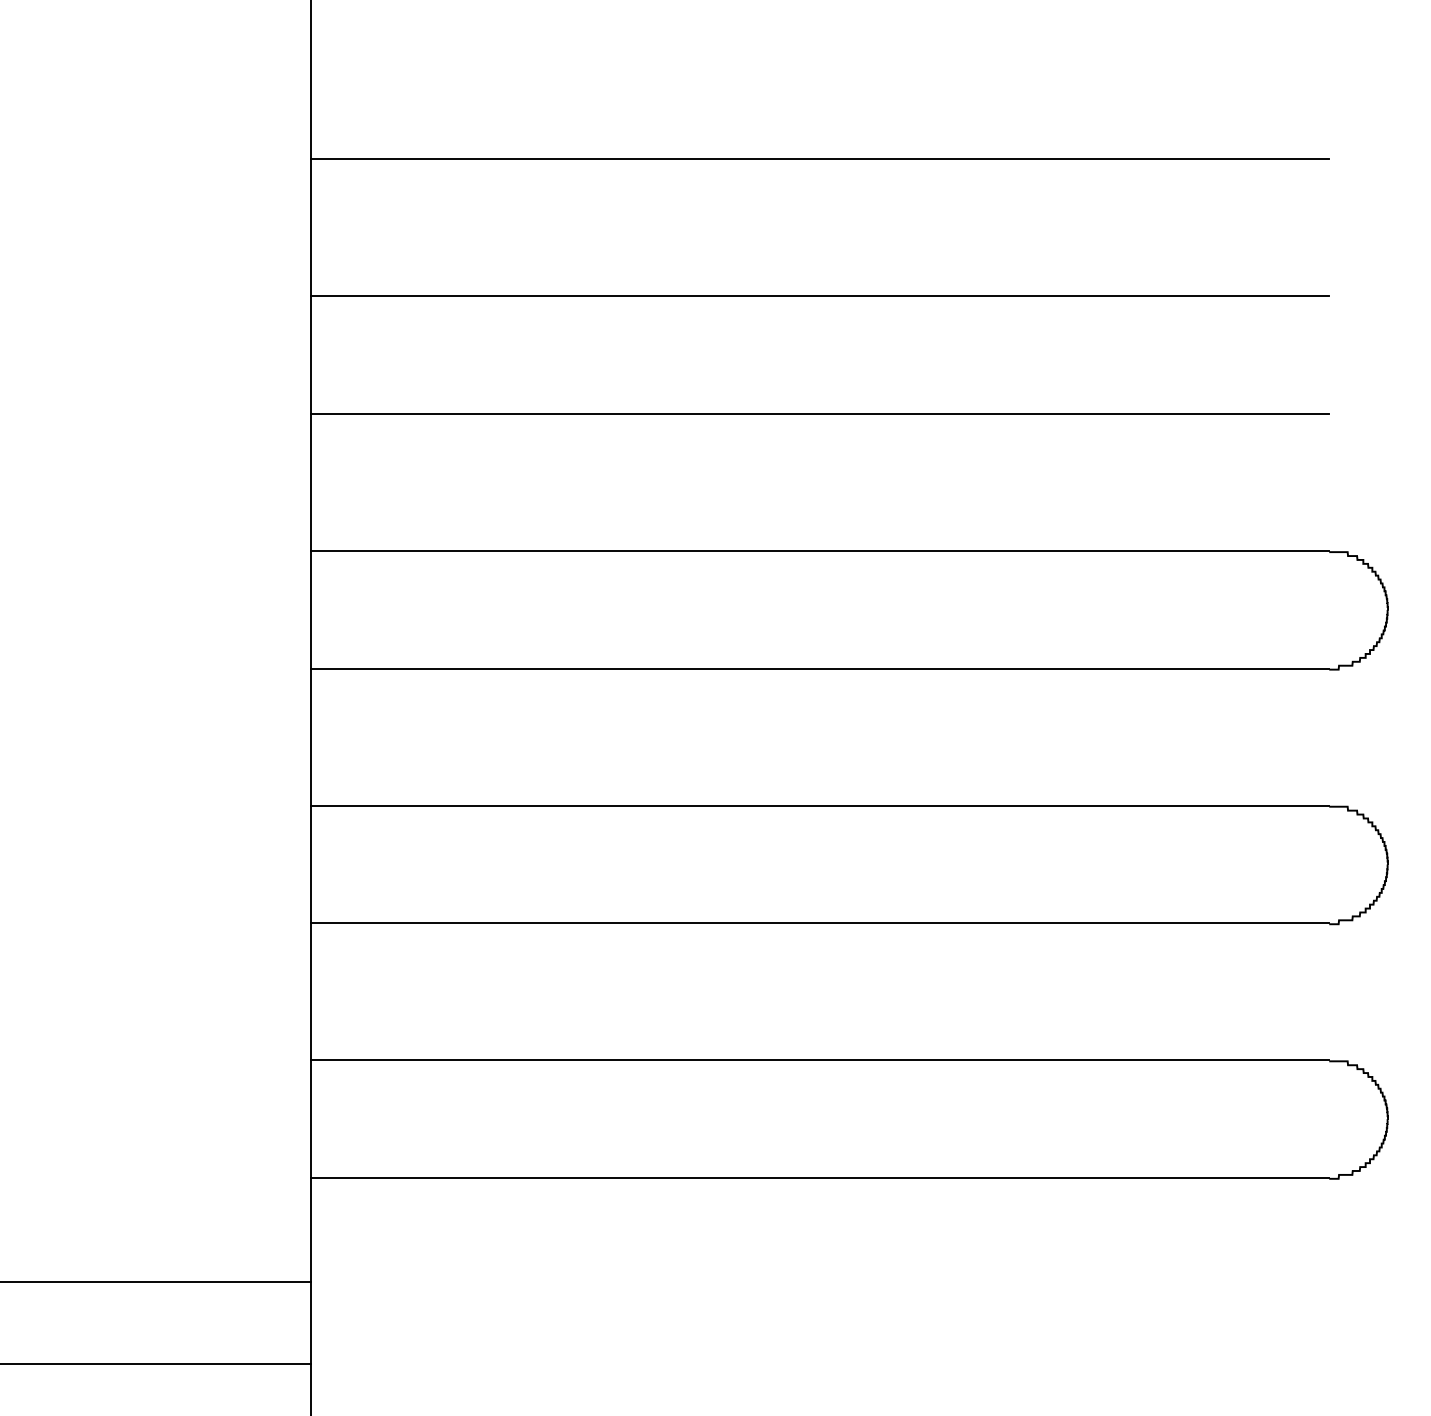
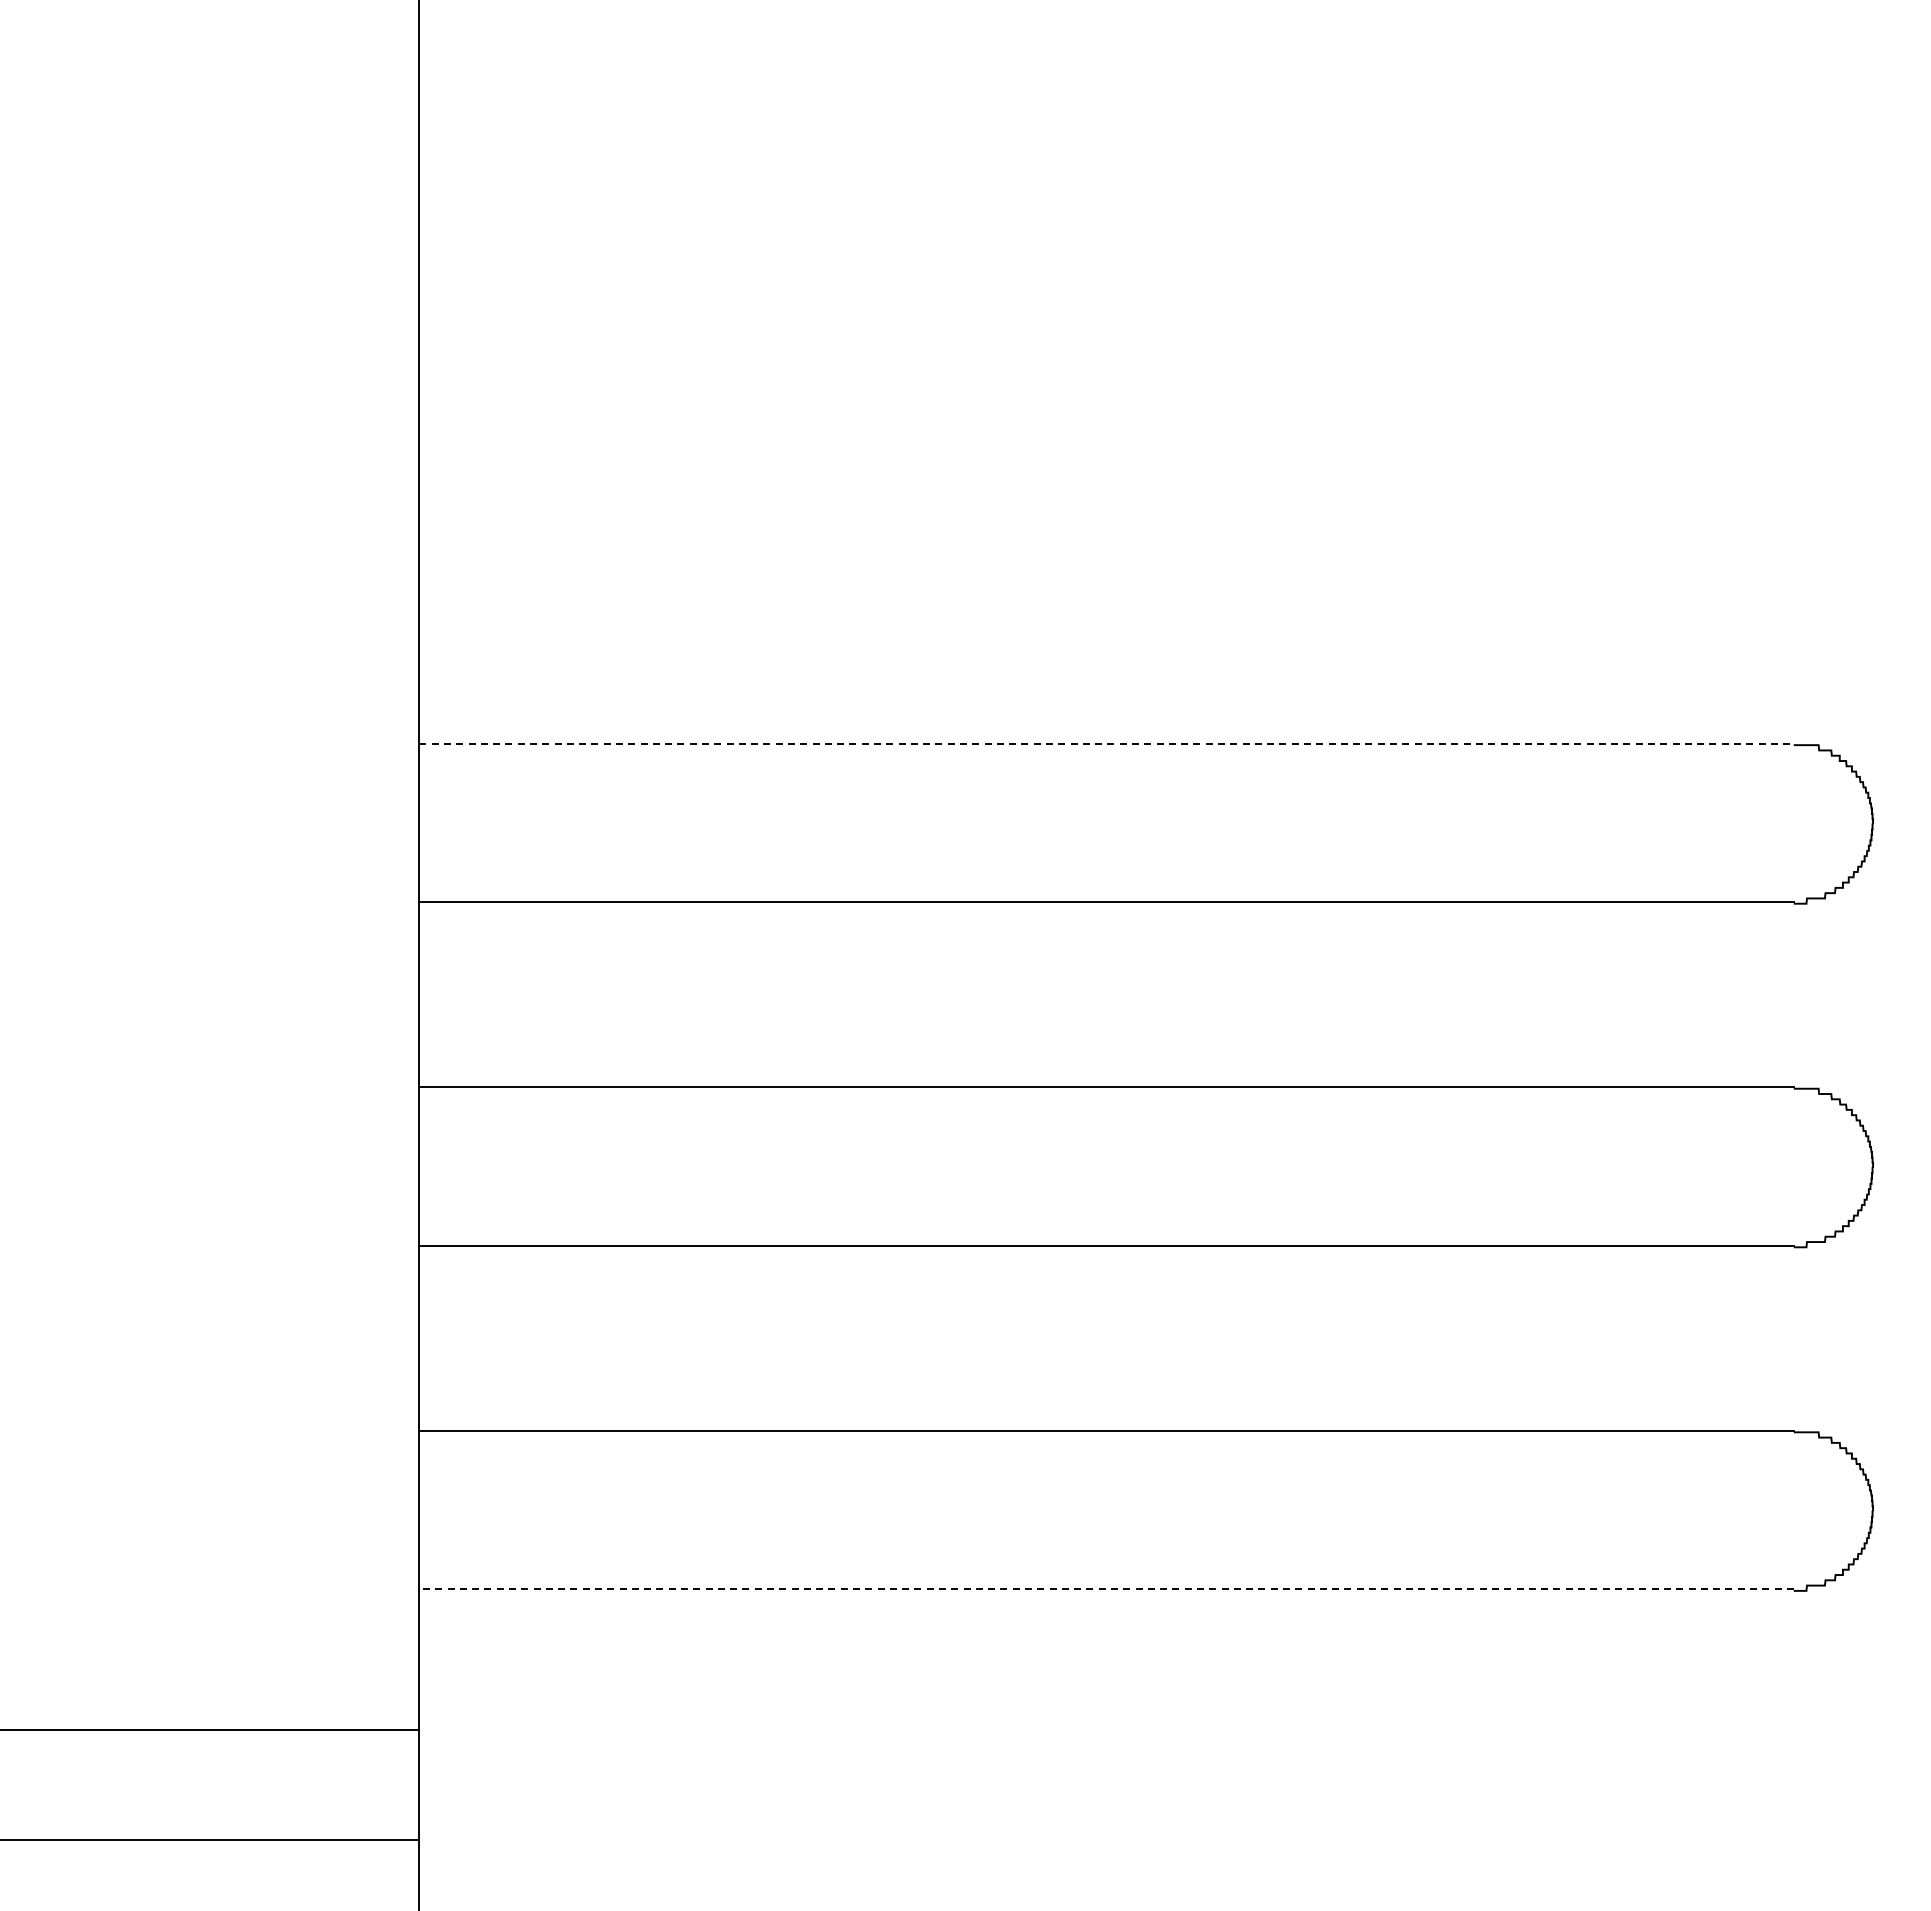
line: (819, 159) -> (1106, 215), removed
line: (819, 296) -> (1106, 400), removed
line: (819, 413) -> (1106, 558), removed
line: (820, 550) -> (1107, 743), solid -> dashed
line: (819, 1177) -> (1106, 1589), solid -> dashed

